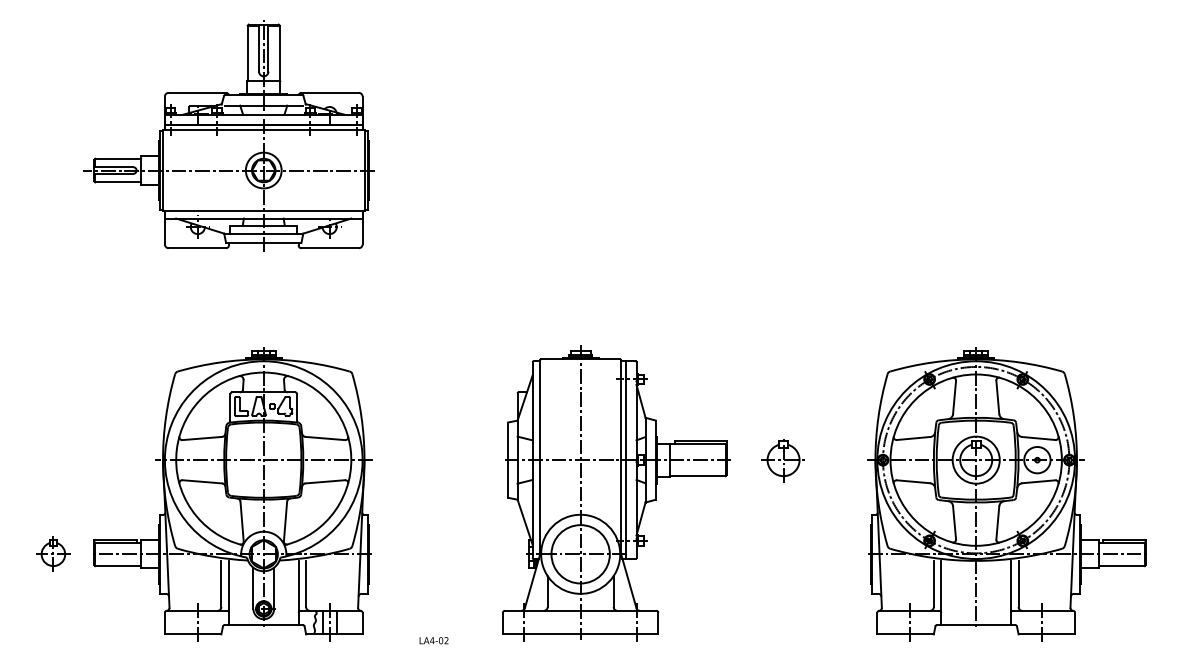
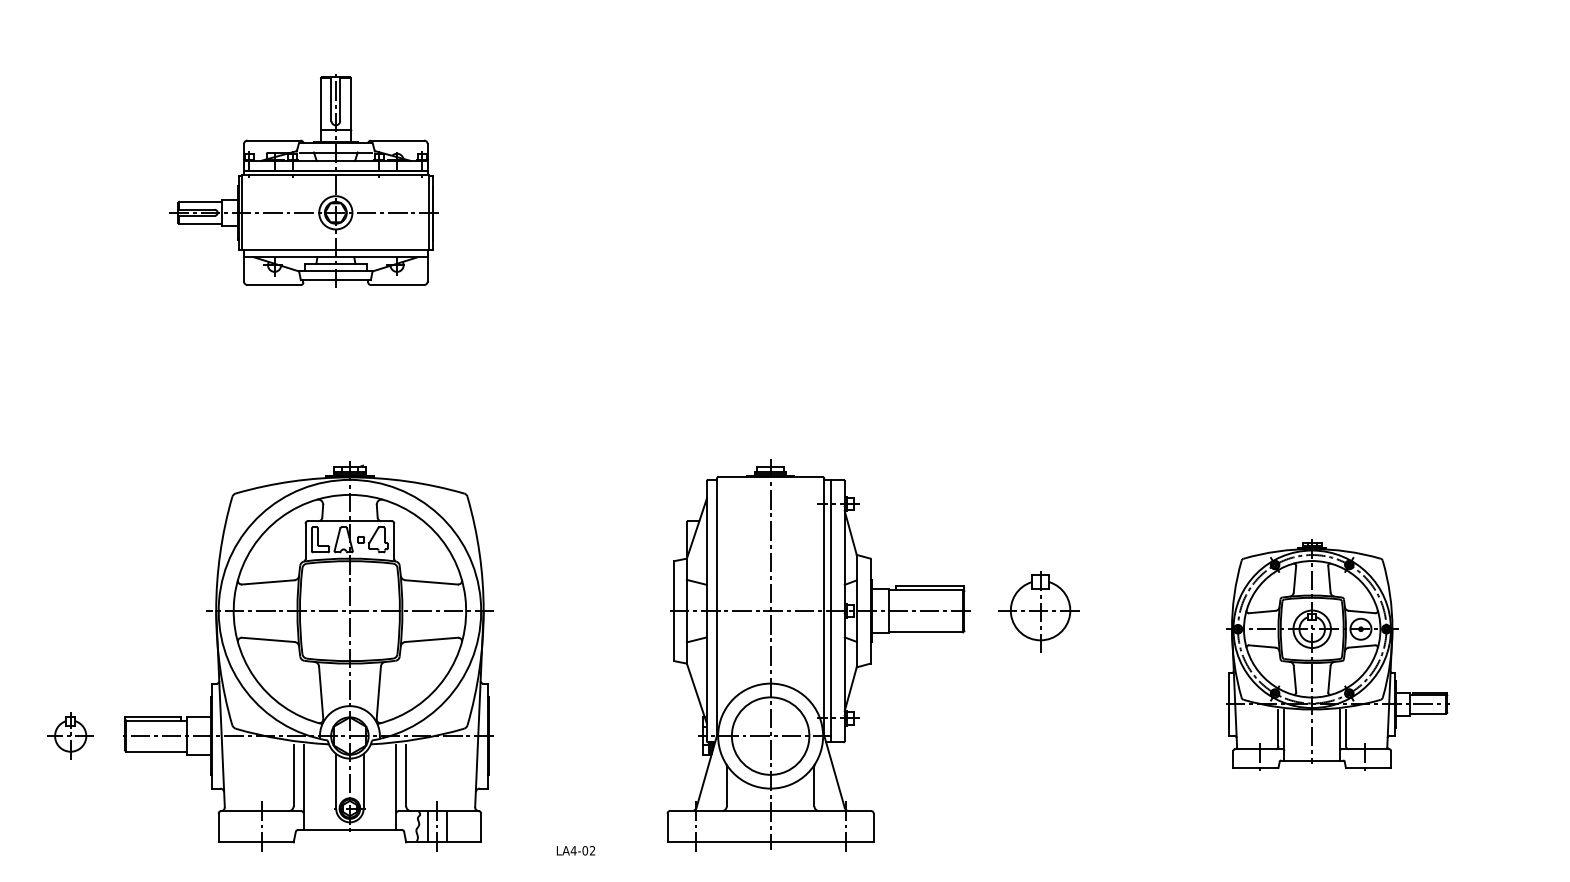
part: (228, 135) -> (302, 180), size x0.7
part: (782, 461) -> (1038, 612), size x1.4
part: (1006, 494) -> (1336, 656), size x0.6

